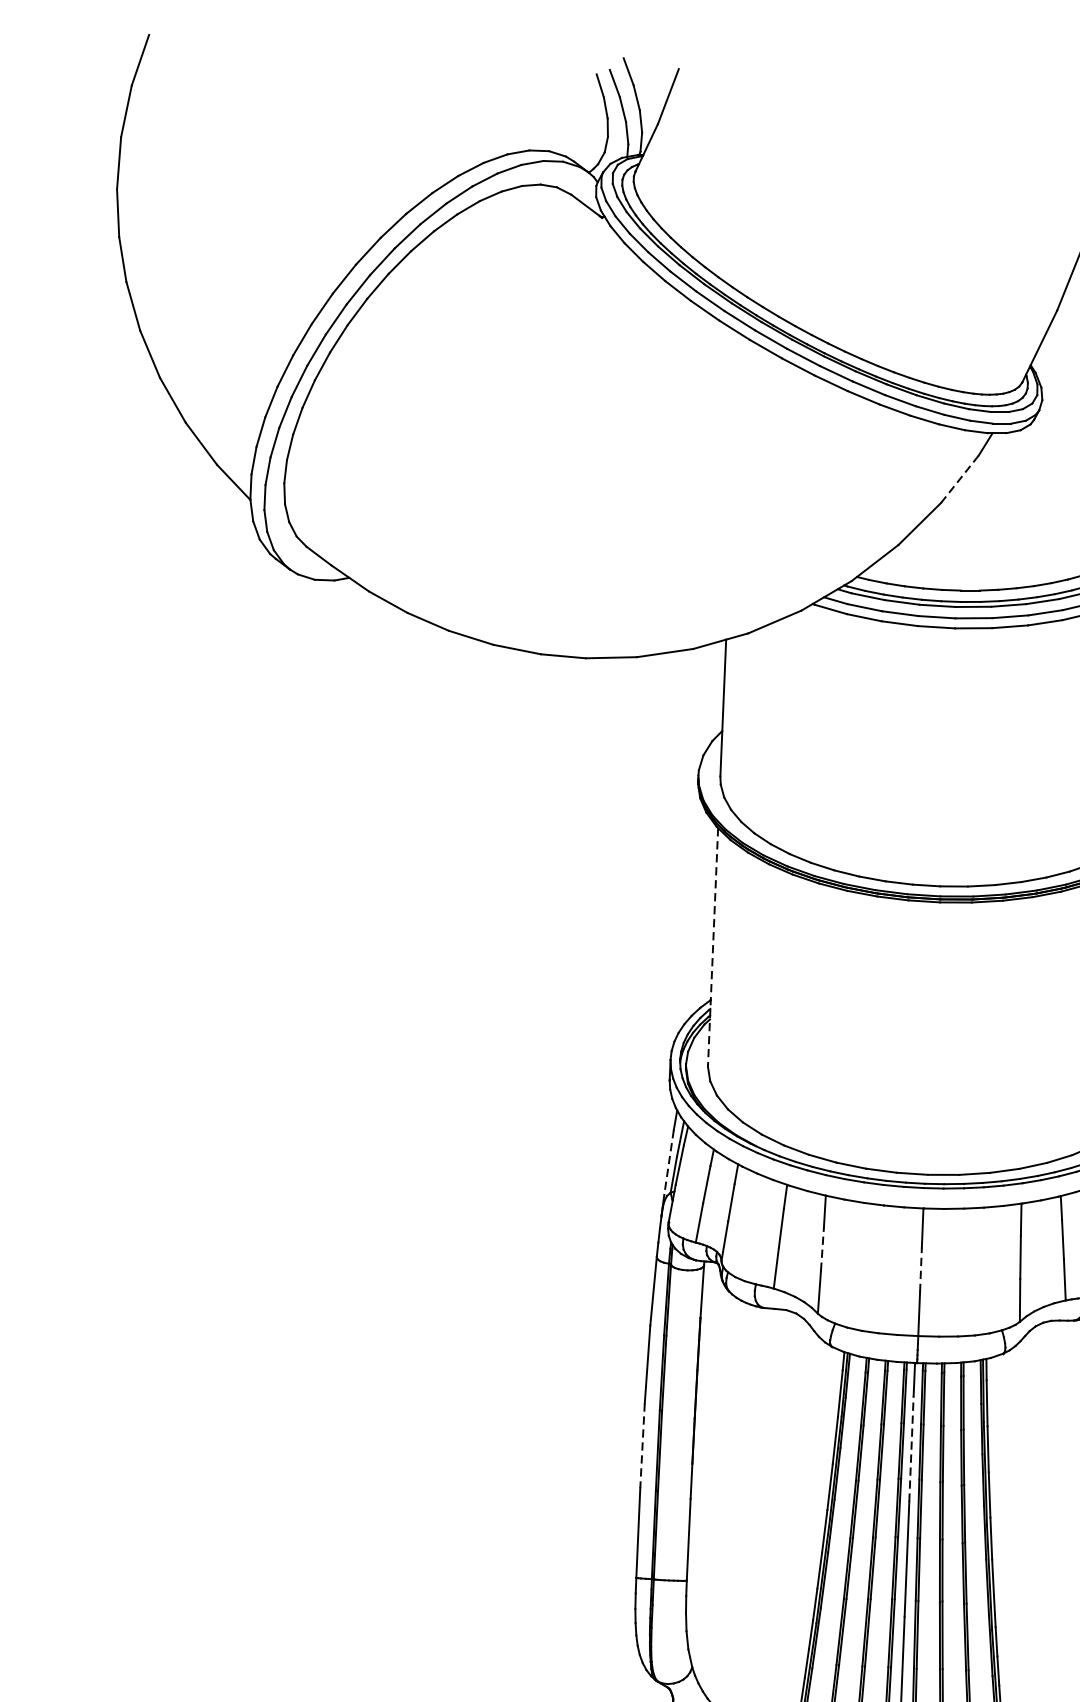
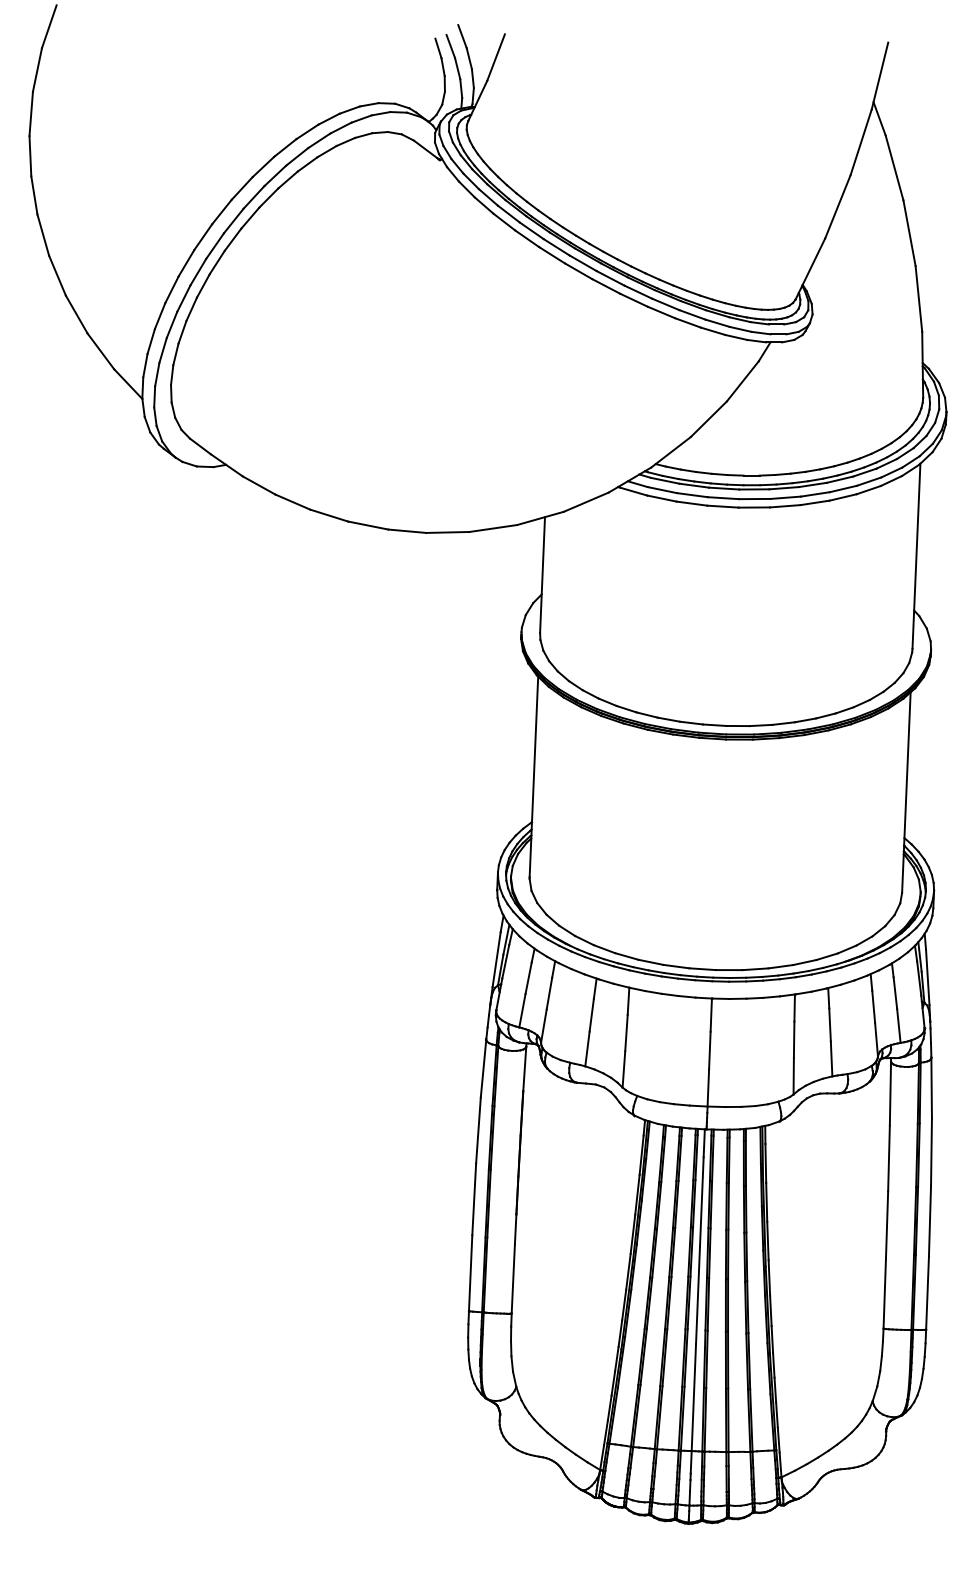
line: (959, 479) -> (742, 381), dashed -> solid
line: (712, 947) -> (533, 777), dashed -> solid
line: (668, 1162) -> (496, 959), dashed -> solid
line: (822, 1248) -> (626, 1032), dashed -> solid
line: (920, 1269) -> (709, 1050), dashed -> solid
line: (642, 1445) -> (474, 1199), dashed -> solid
line: (911, 1448) -> (701, 1201), dashed -> solid

